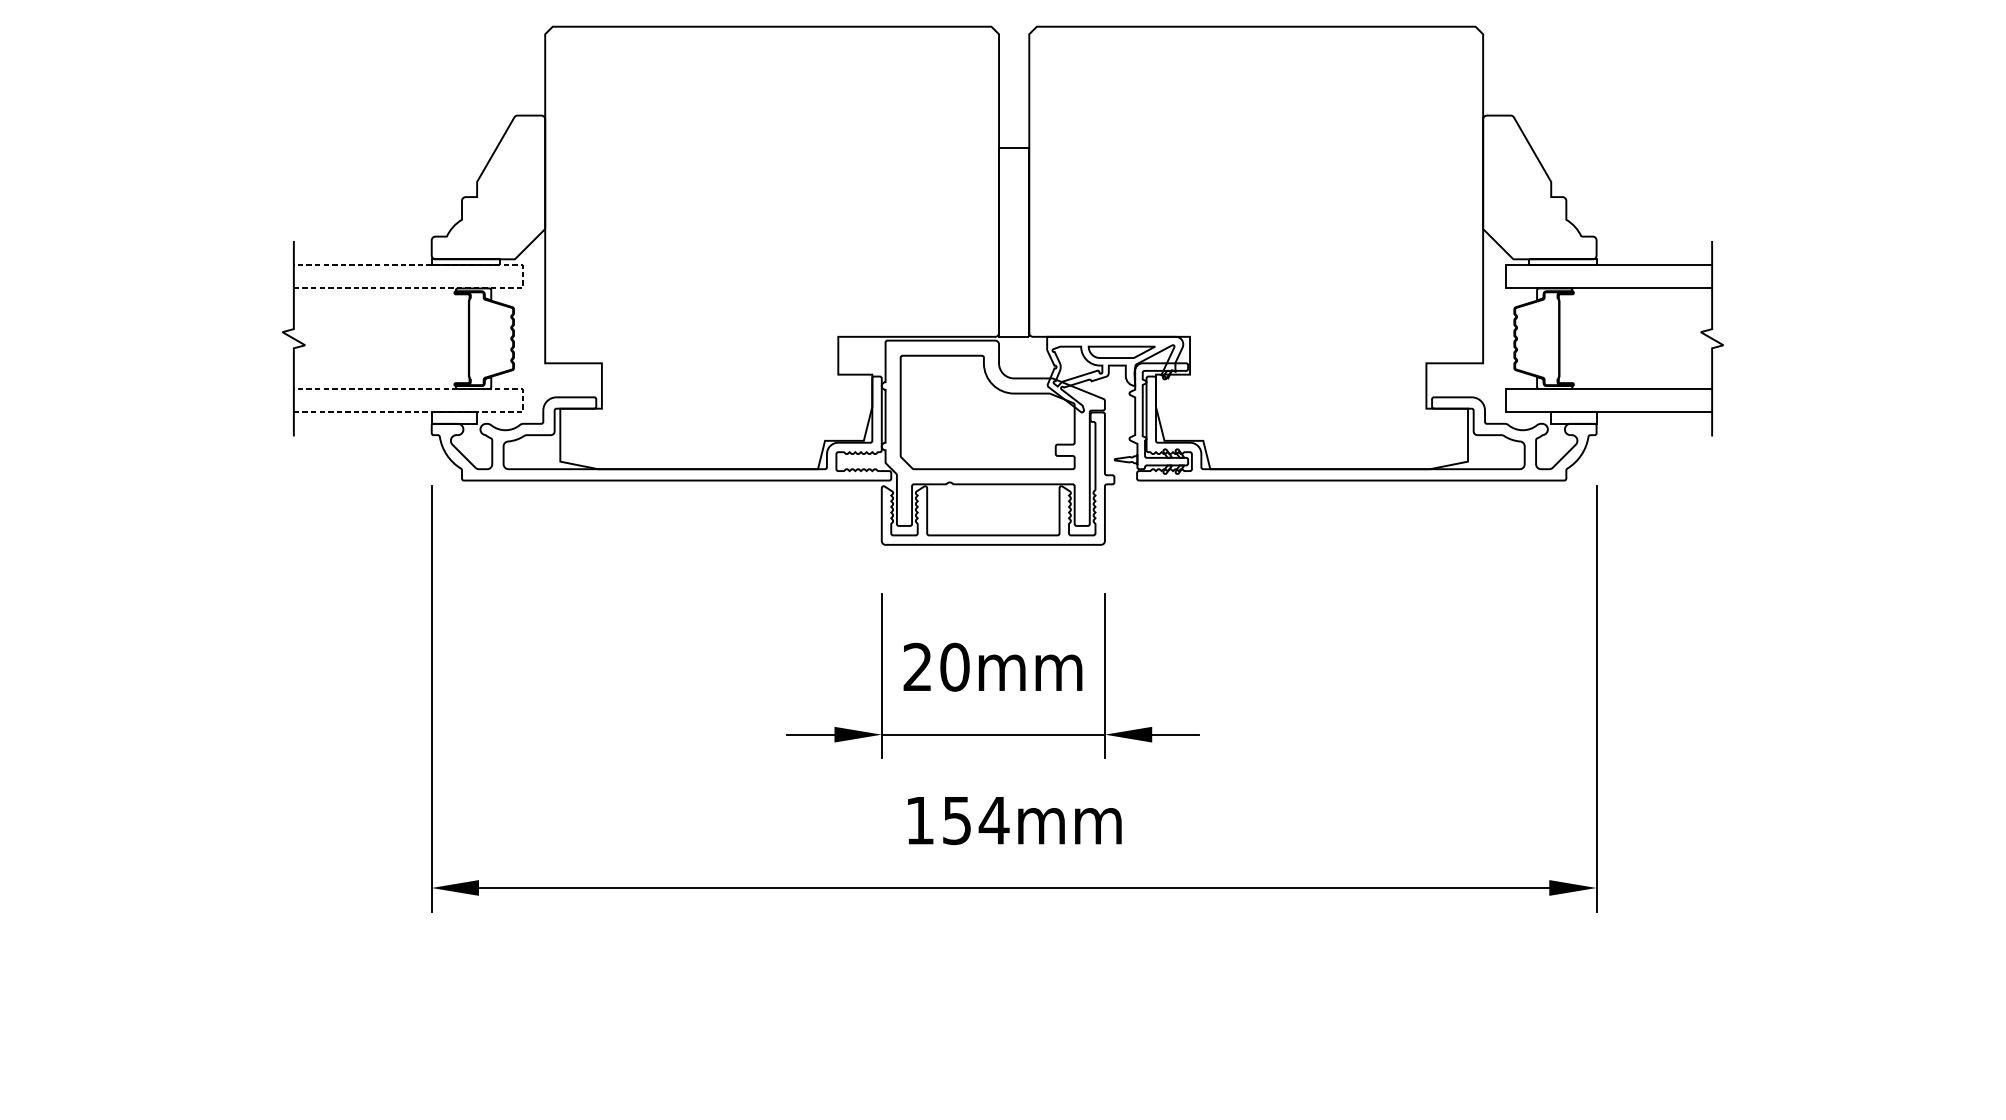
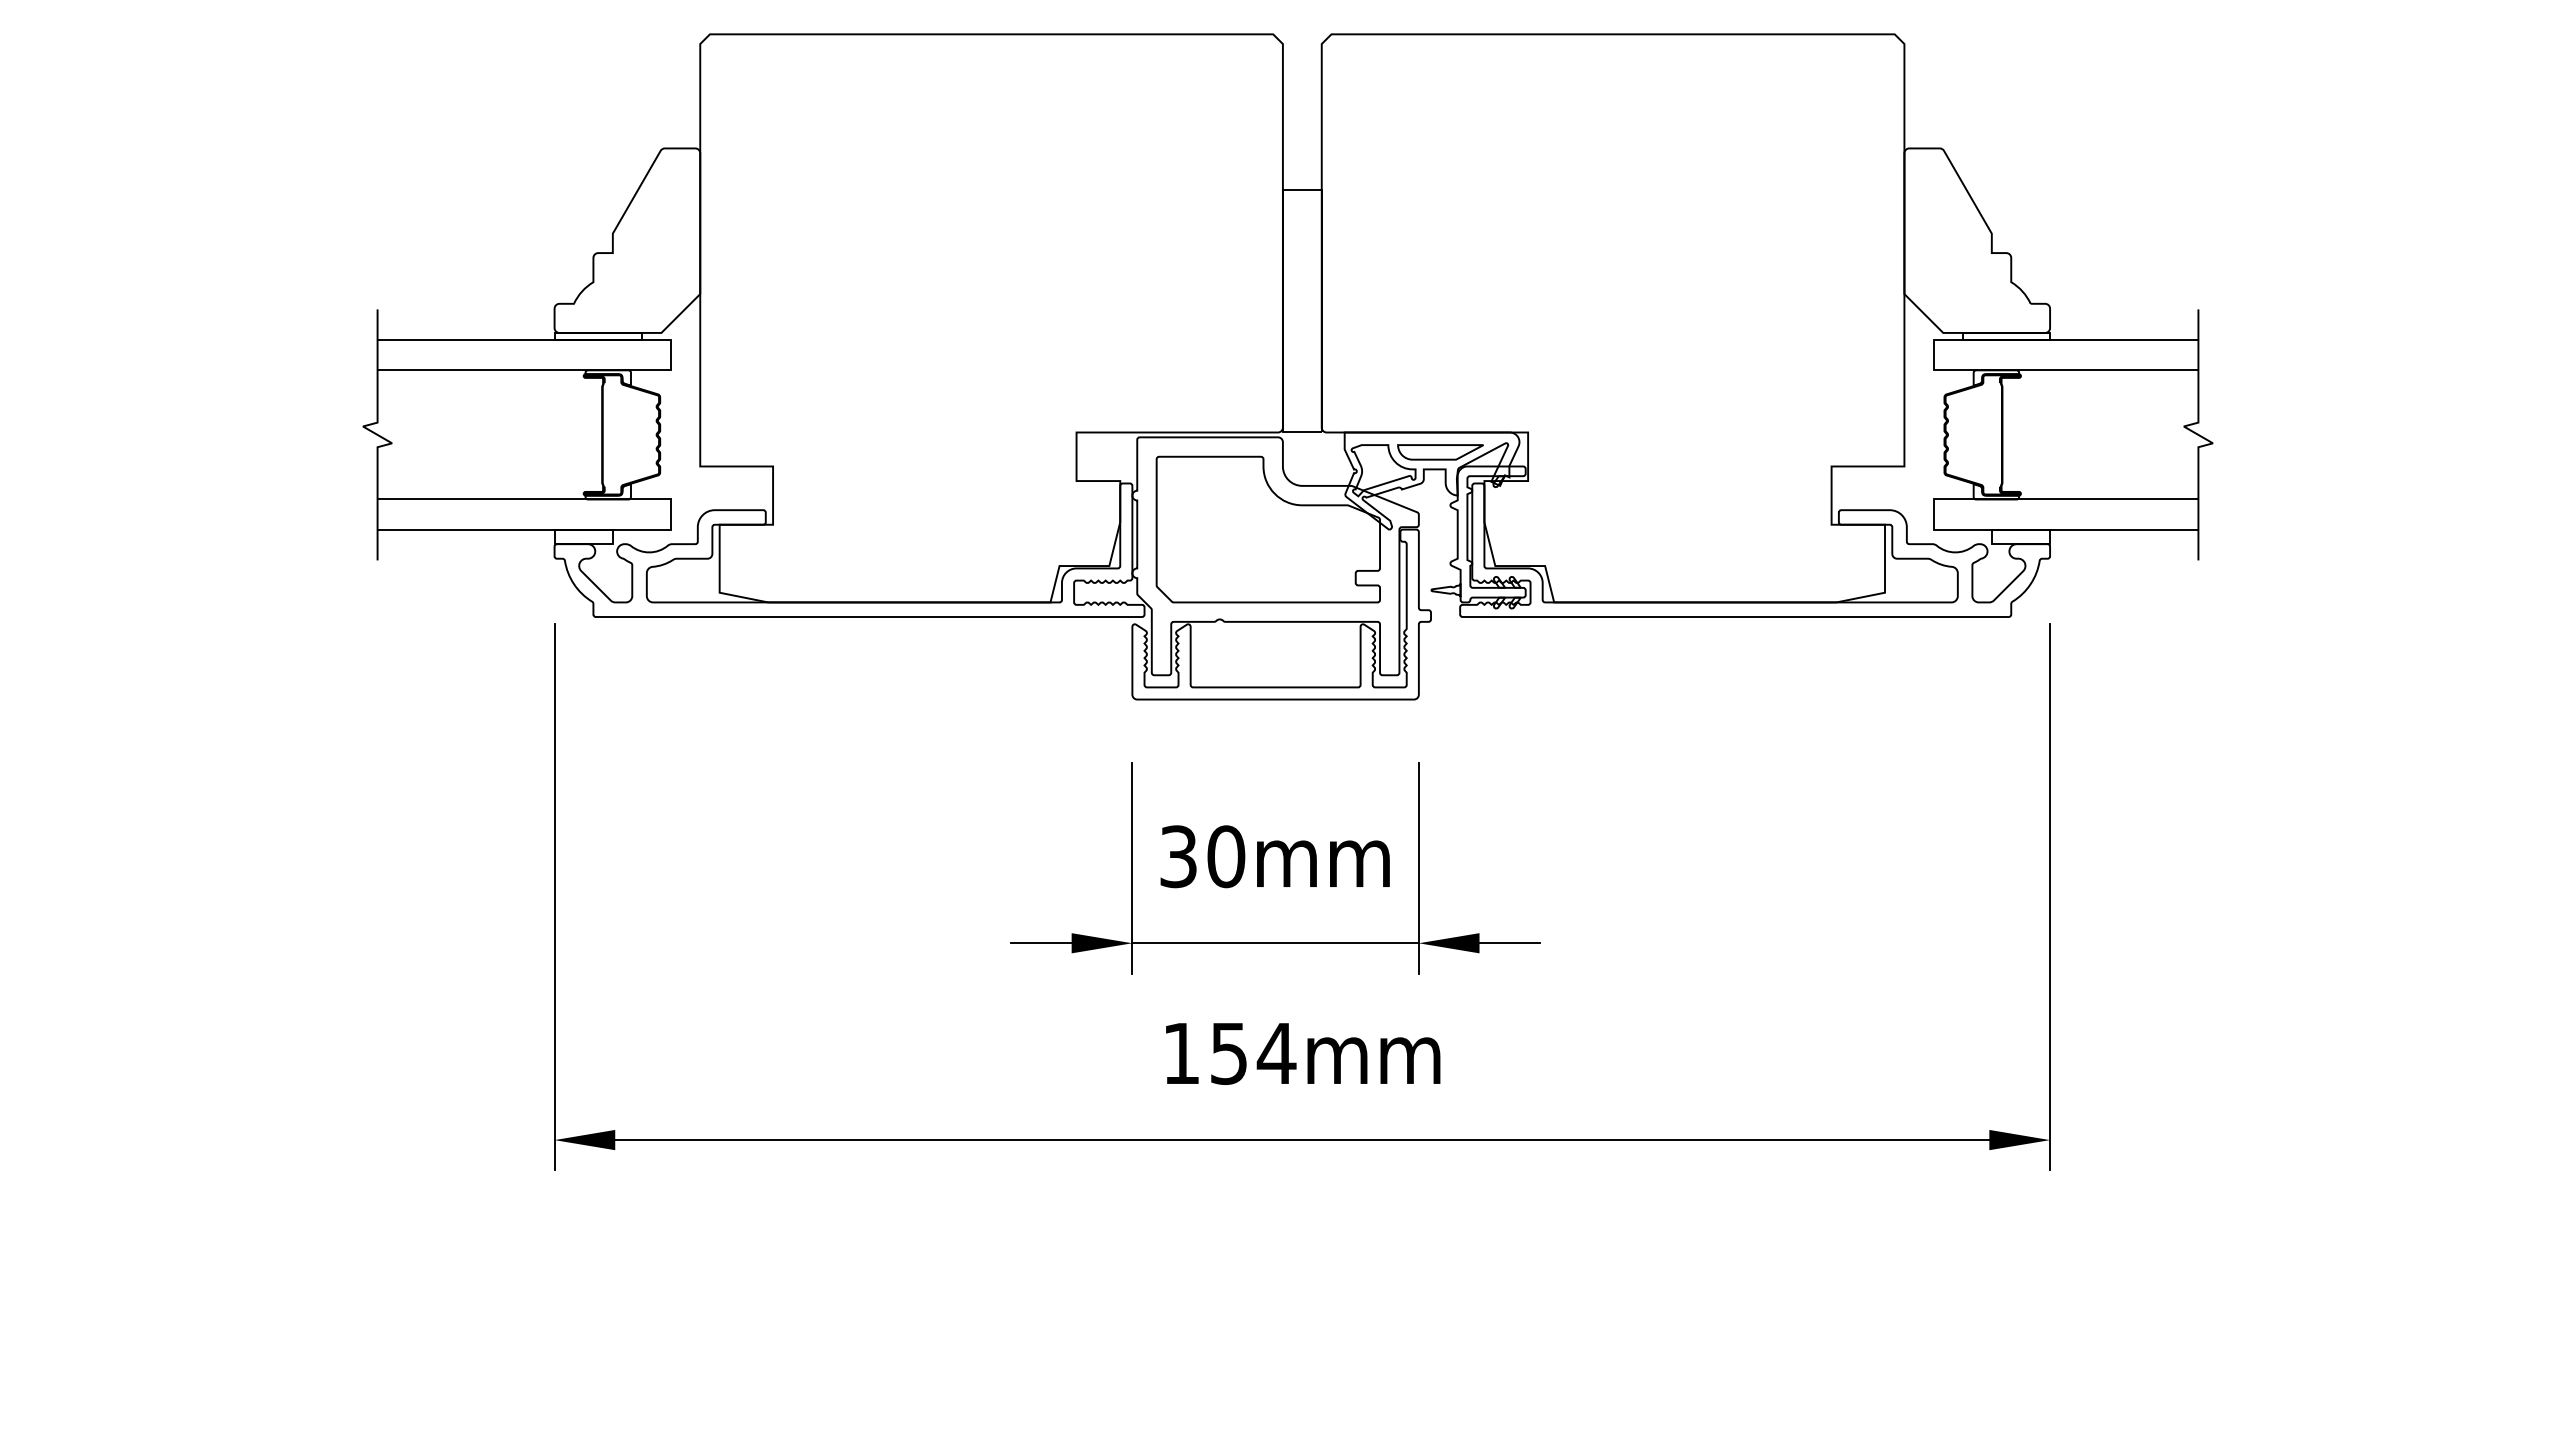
line: (522, 276) -> (671, 354), dashed -> solid
line: (522, 400) -> (671, 514), dashed -> solid
text: (917, 667) -> (1178, 856), 20mm -> 30mm

